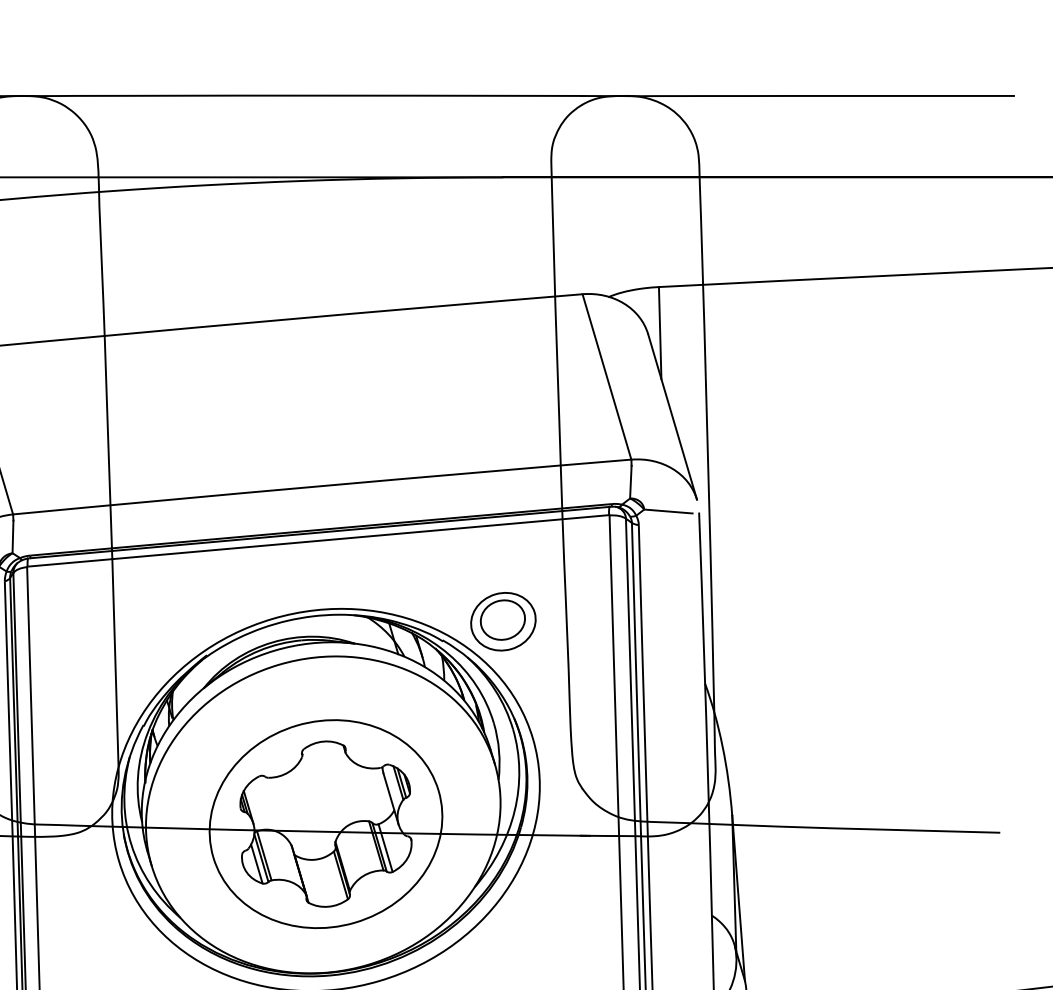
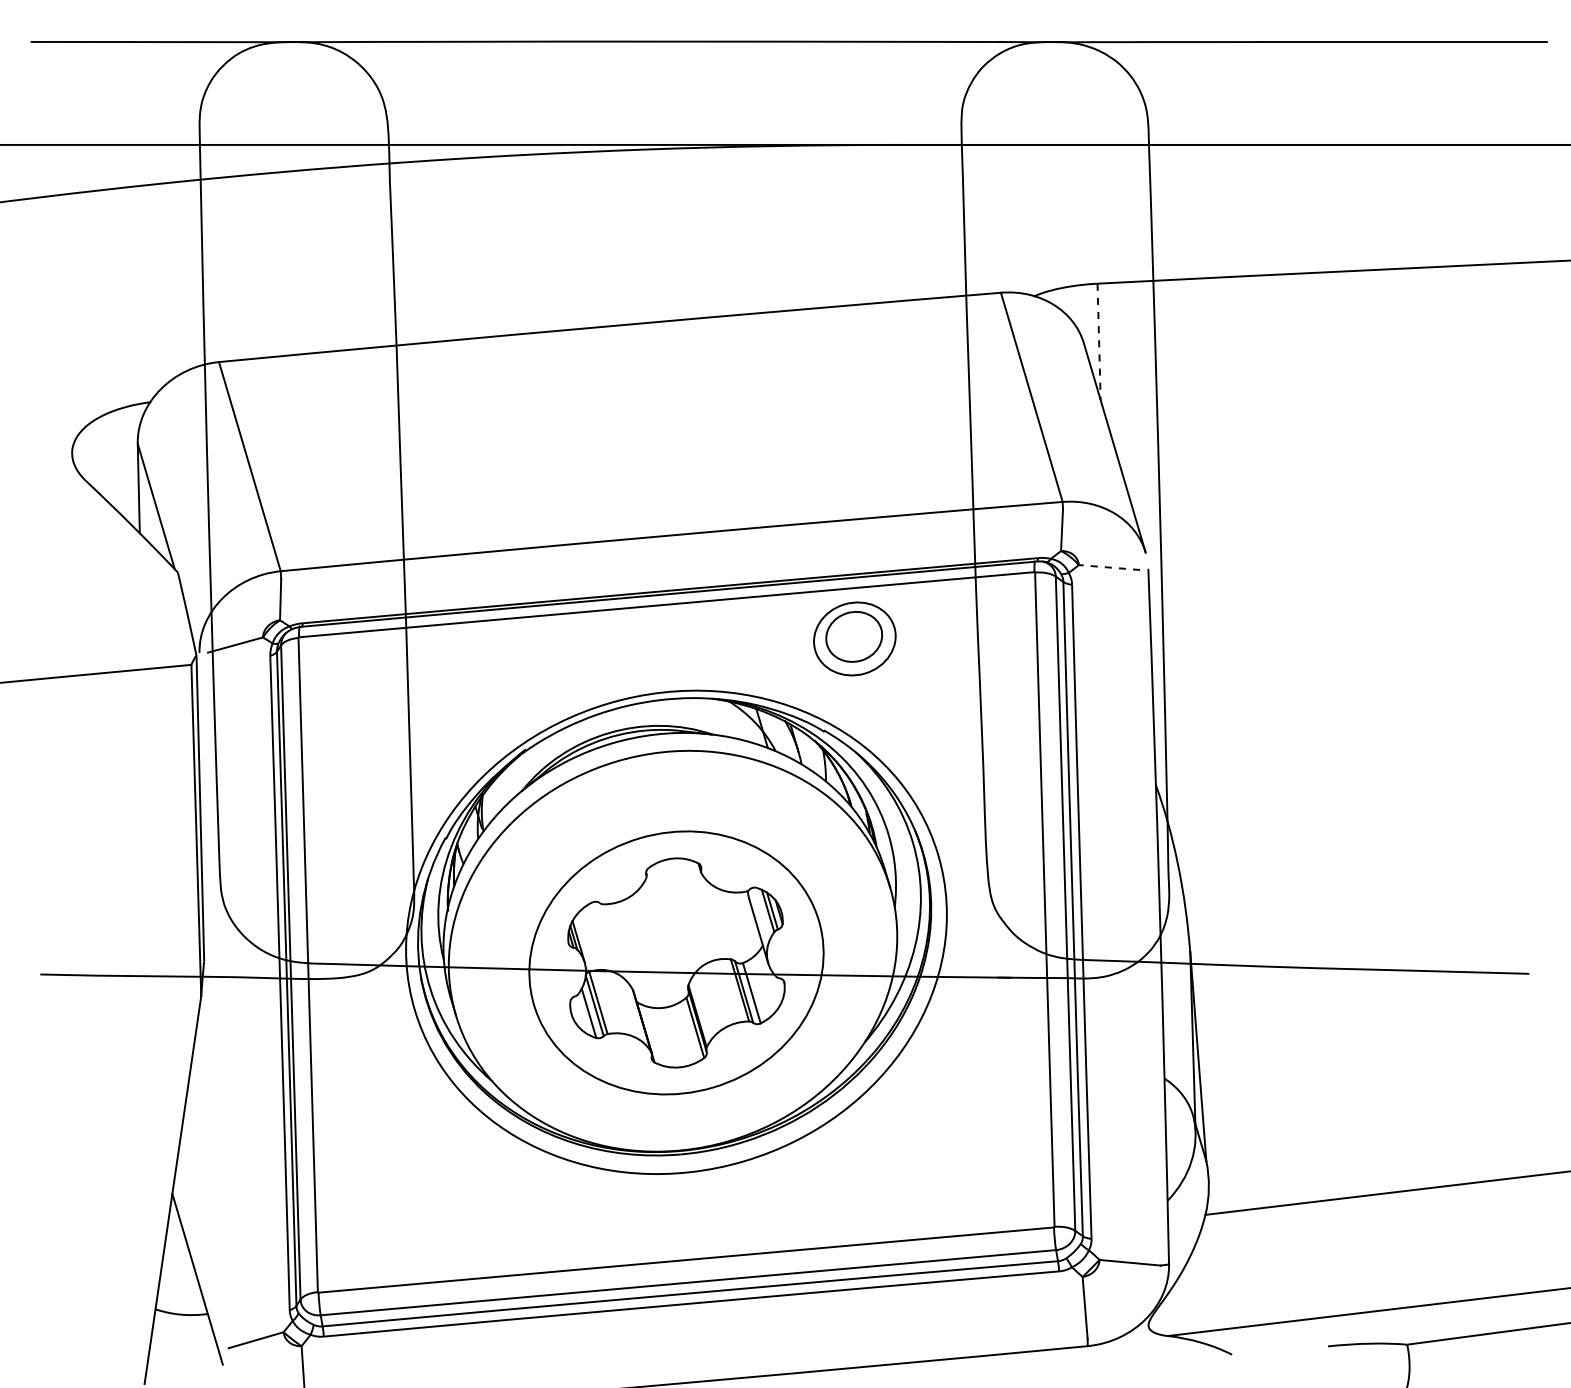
line: (660, 333) -> (1099, 342), solid -> dashed
line: (668, 511) -> (1109, 567), solid -> dashed
part: (503, 621) -> (854, 638), moved

